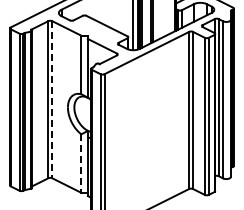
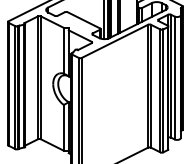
line: (52, 99) -> (41, 77), dashed -> solid
line: (81, 164) -> (63, 128), dashed -> solid

